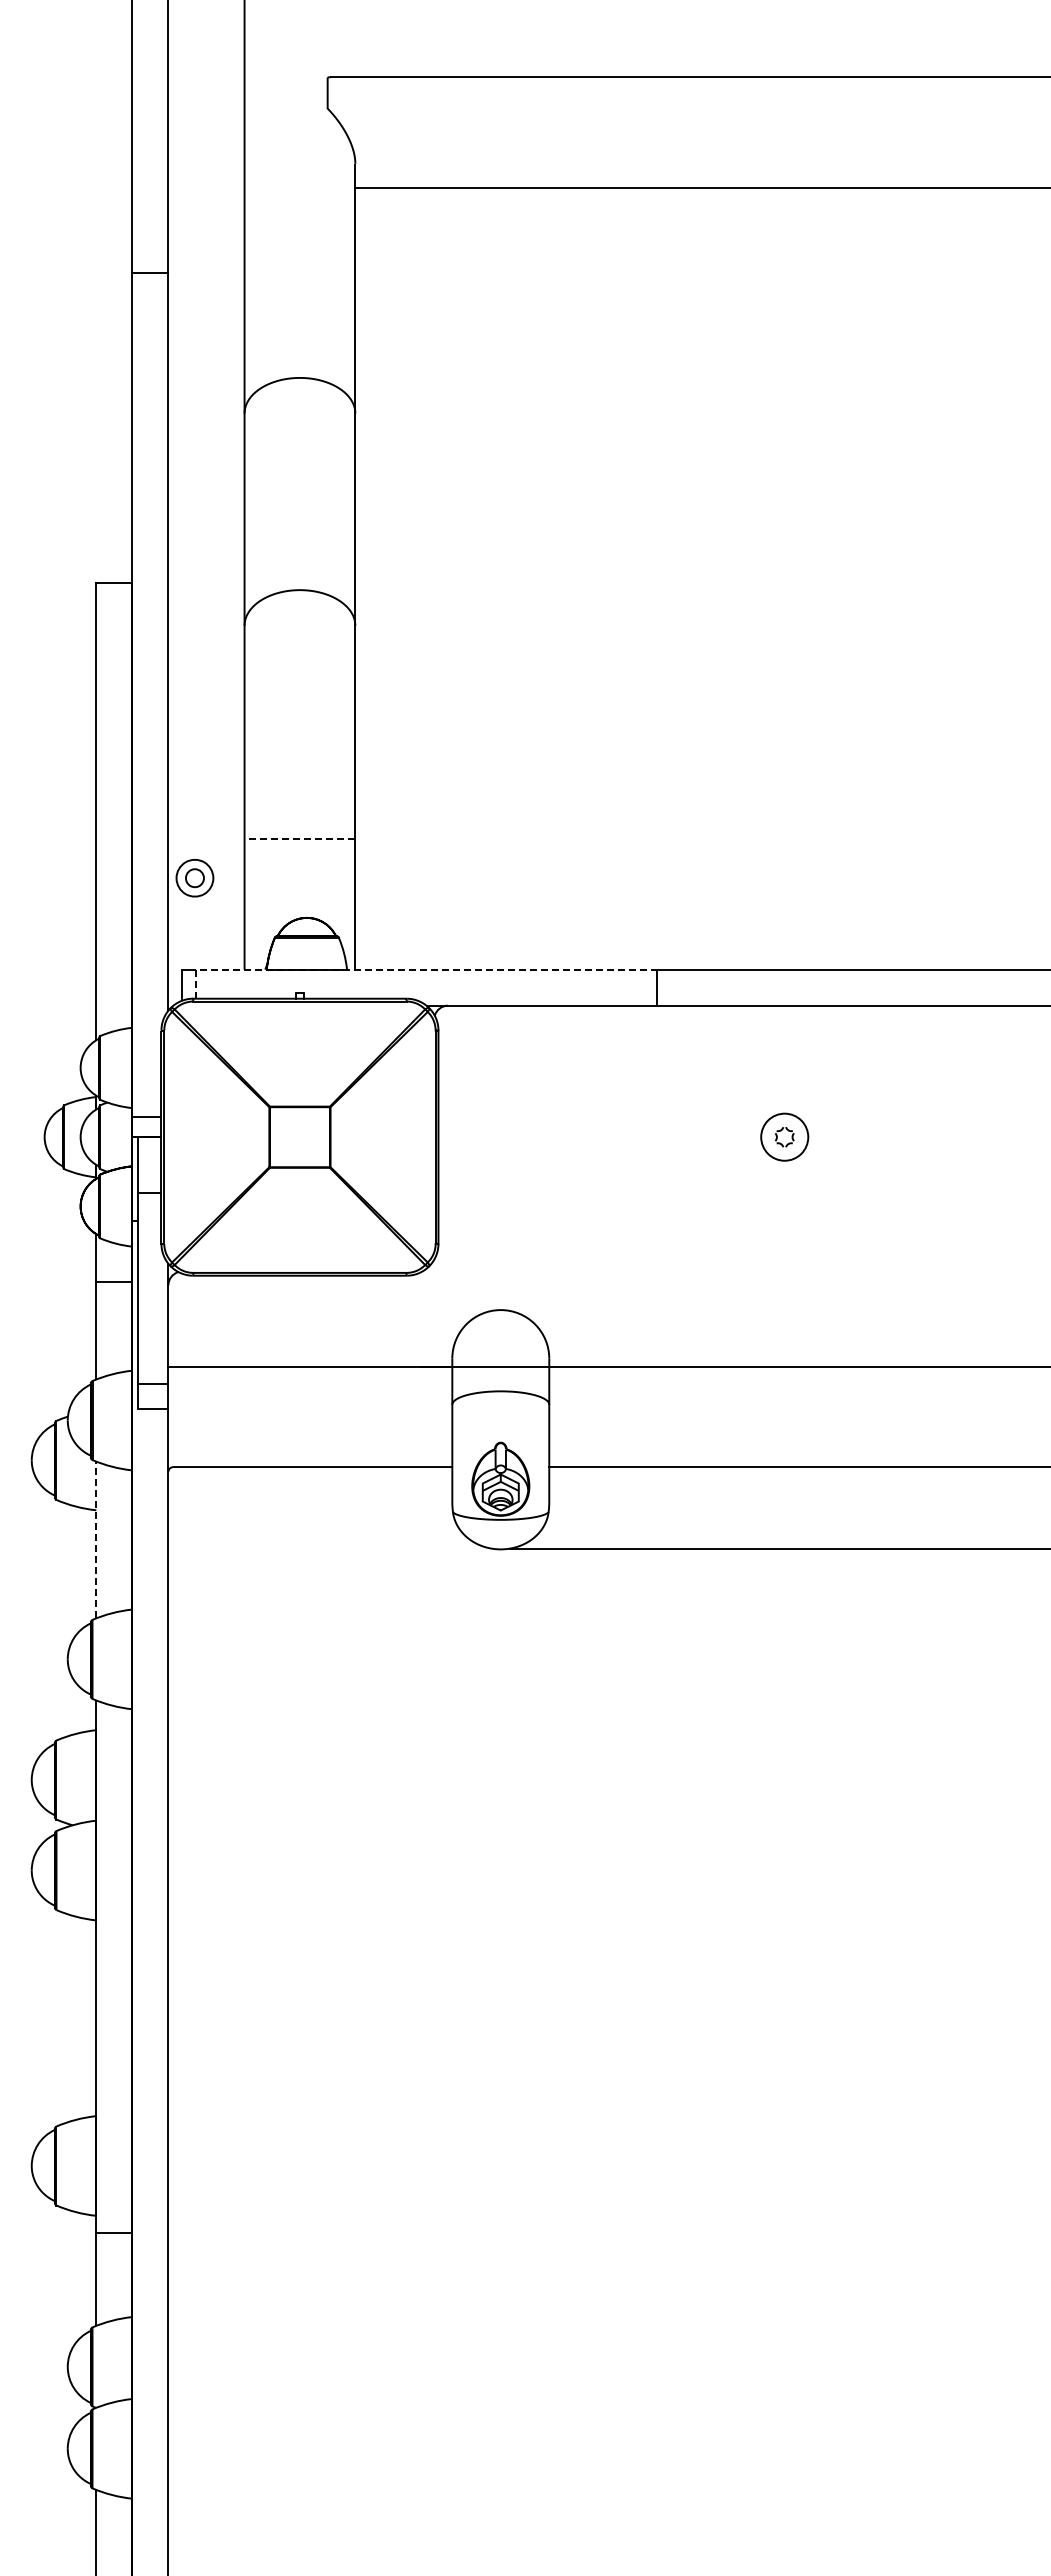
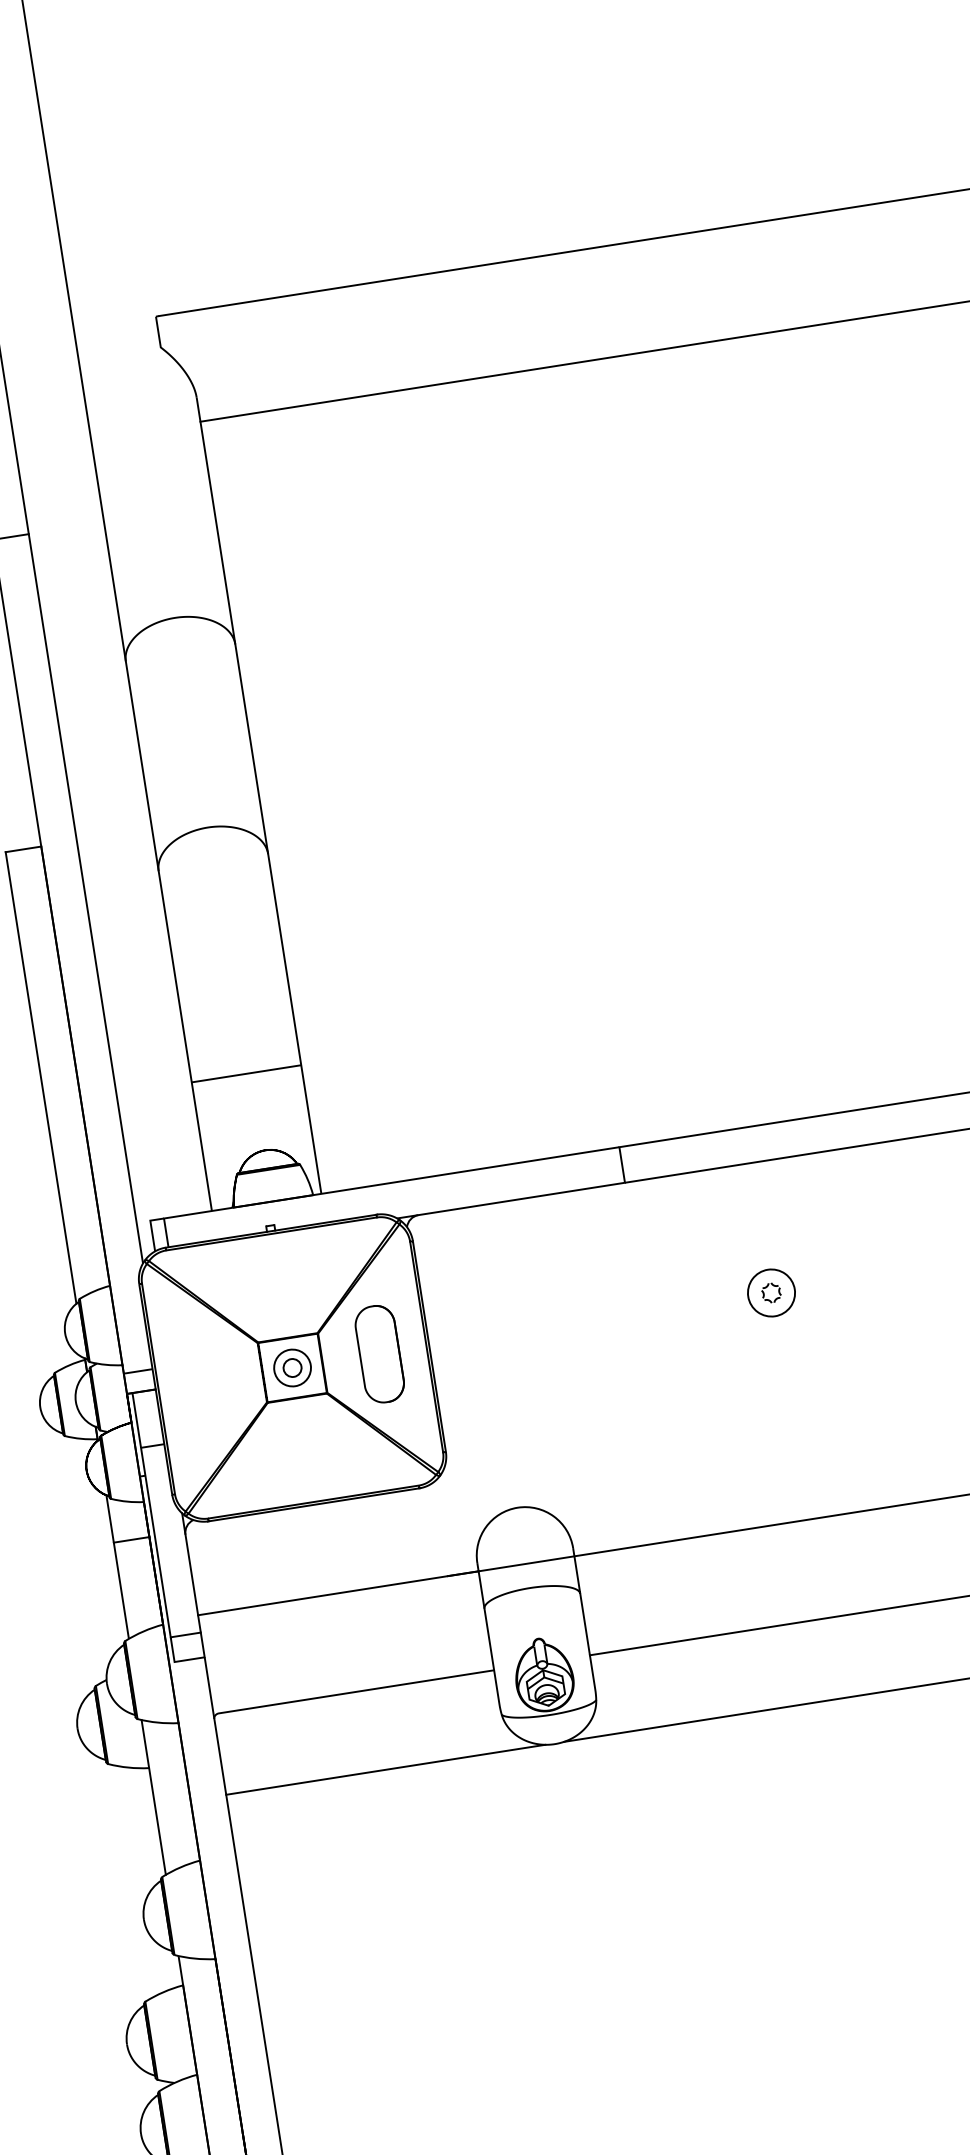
line: (299, 839) -> (246, 1073), dashed -> solid
part: (194, 877) -> (292, 1367), moved
line: (411, 969) -> (376, 1185), dashed -> solid
part: (387, 1136) -> (378, 1353), added
line: (96, 1539) -> (153, 1796), dashed -> solid
line: (329, 1548) -> (385, 1769), added

